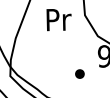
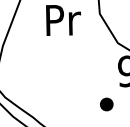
part: (79, 73) -> (106, 103), moved

